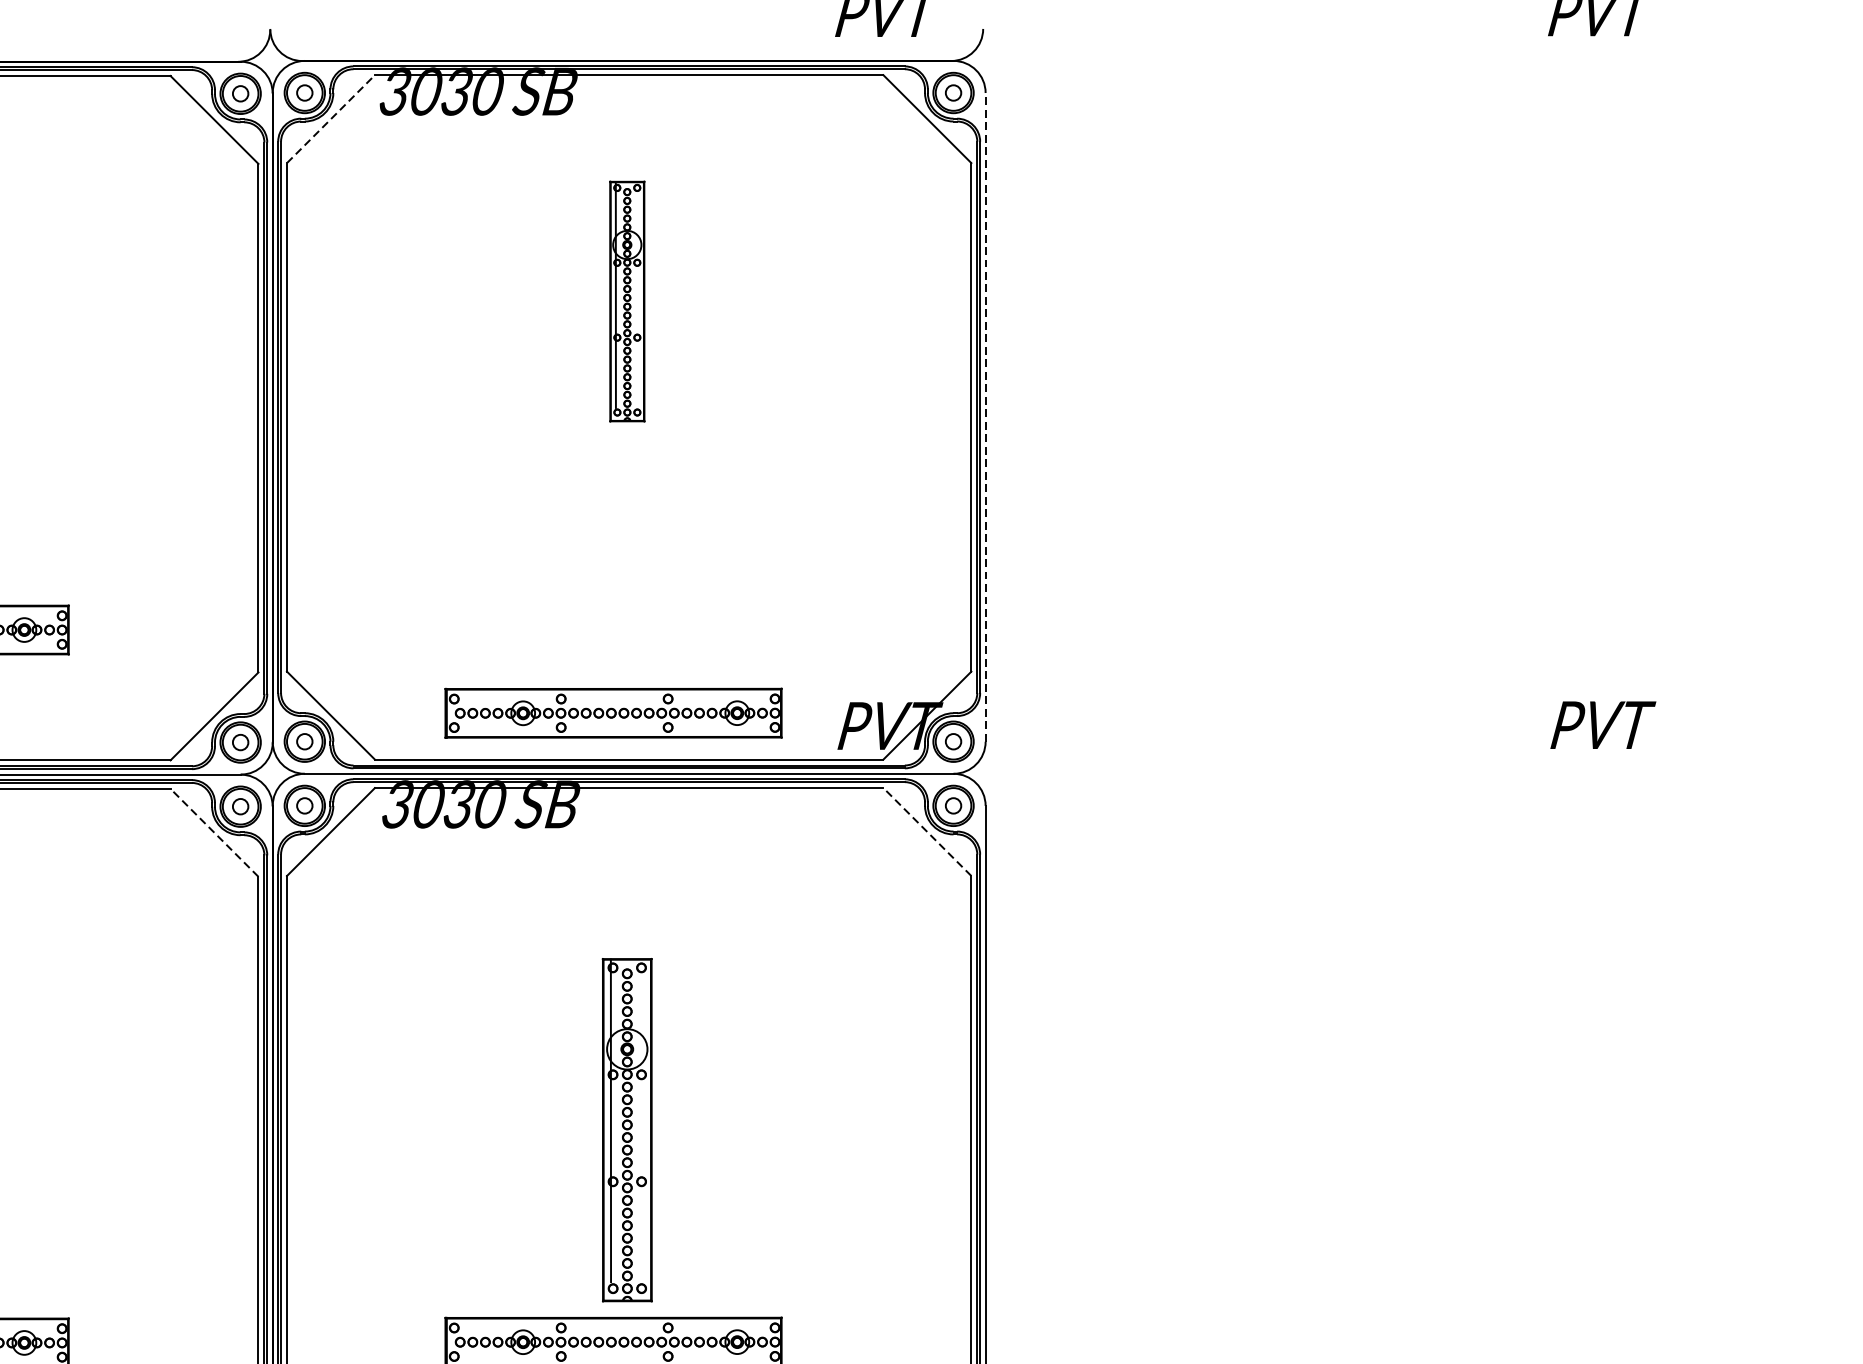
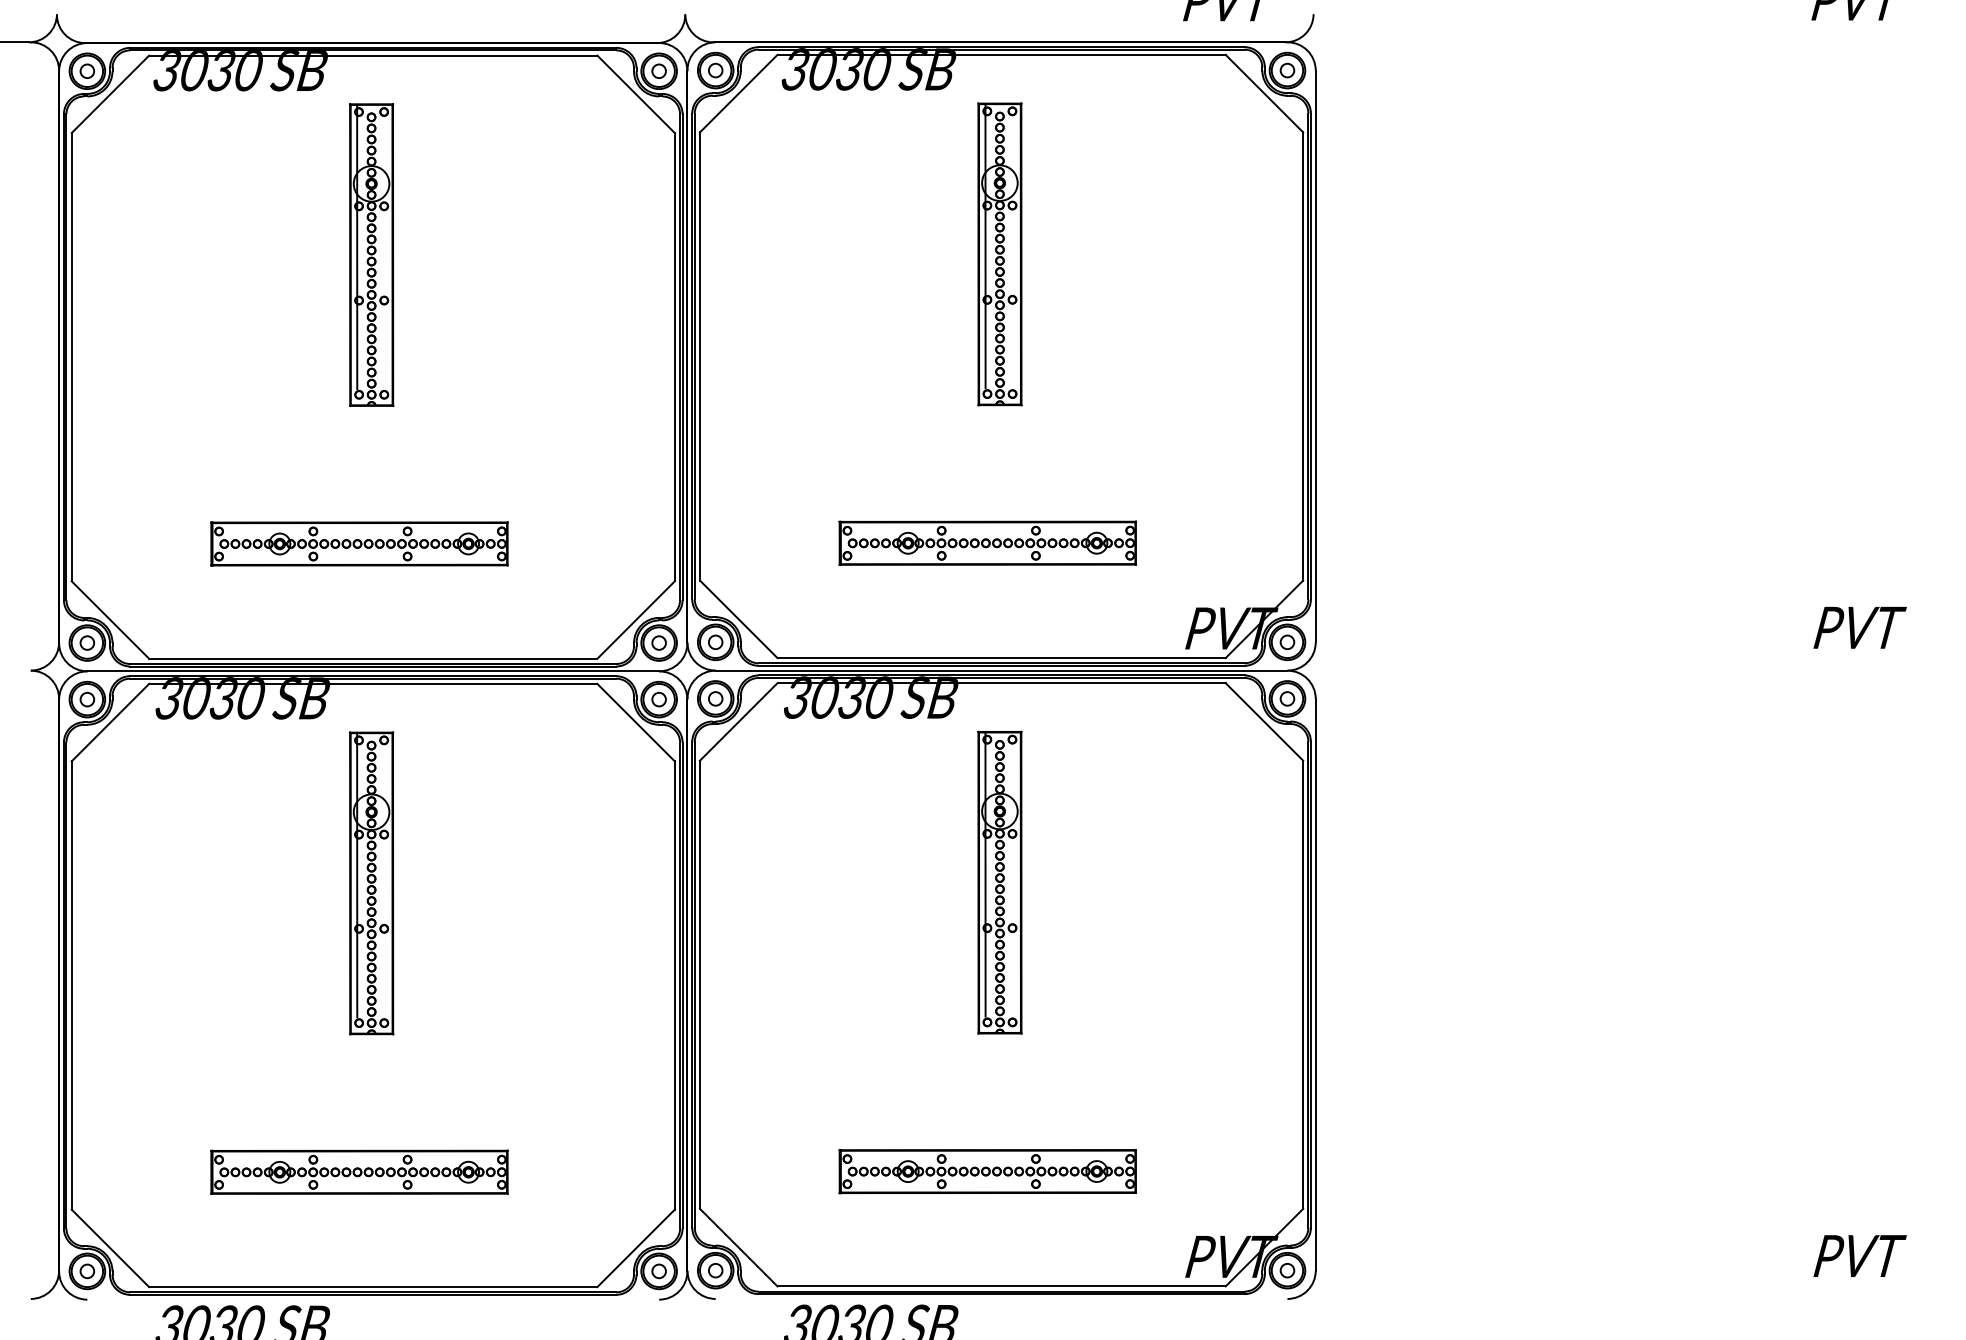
line: (330, 119) -> (738, 93), dashed -> solid
part: (626, 301) -> (999, 254), size x1.43
line: (985, 417) -> (1315, 356), dashed -> solid
part: (613, 712) -> (987, 542), moved
line: (927, 831) -> (1264, 721), dashed -> solid
line: (214, 832) -> (636, 722), dashed -> solid
part: (626, 1129) -> (999, 882), moved

